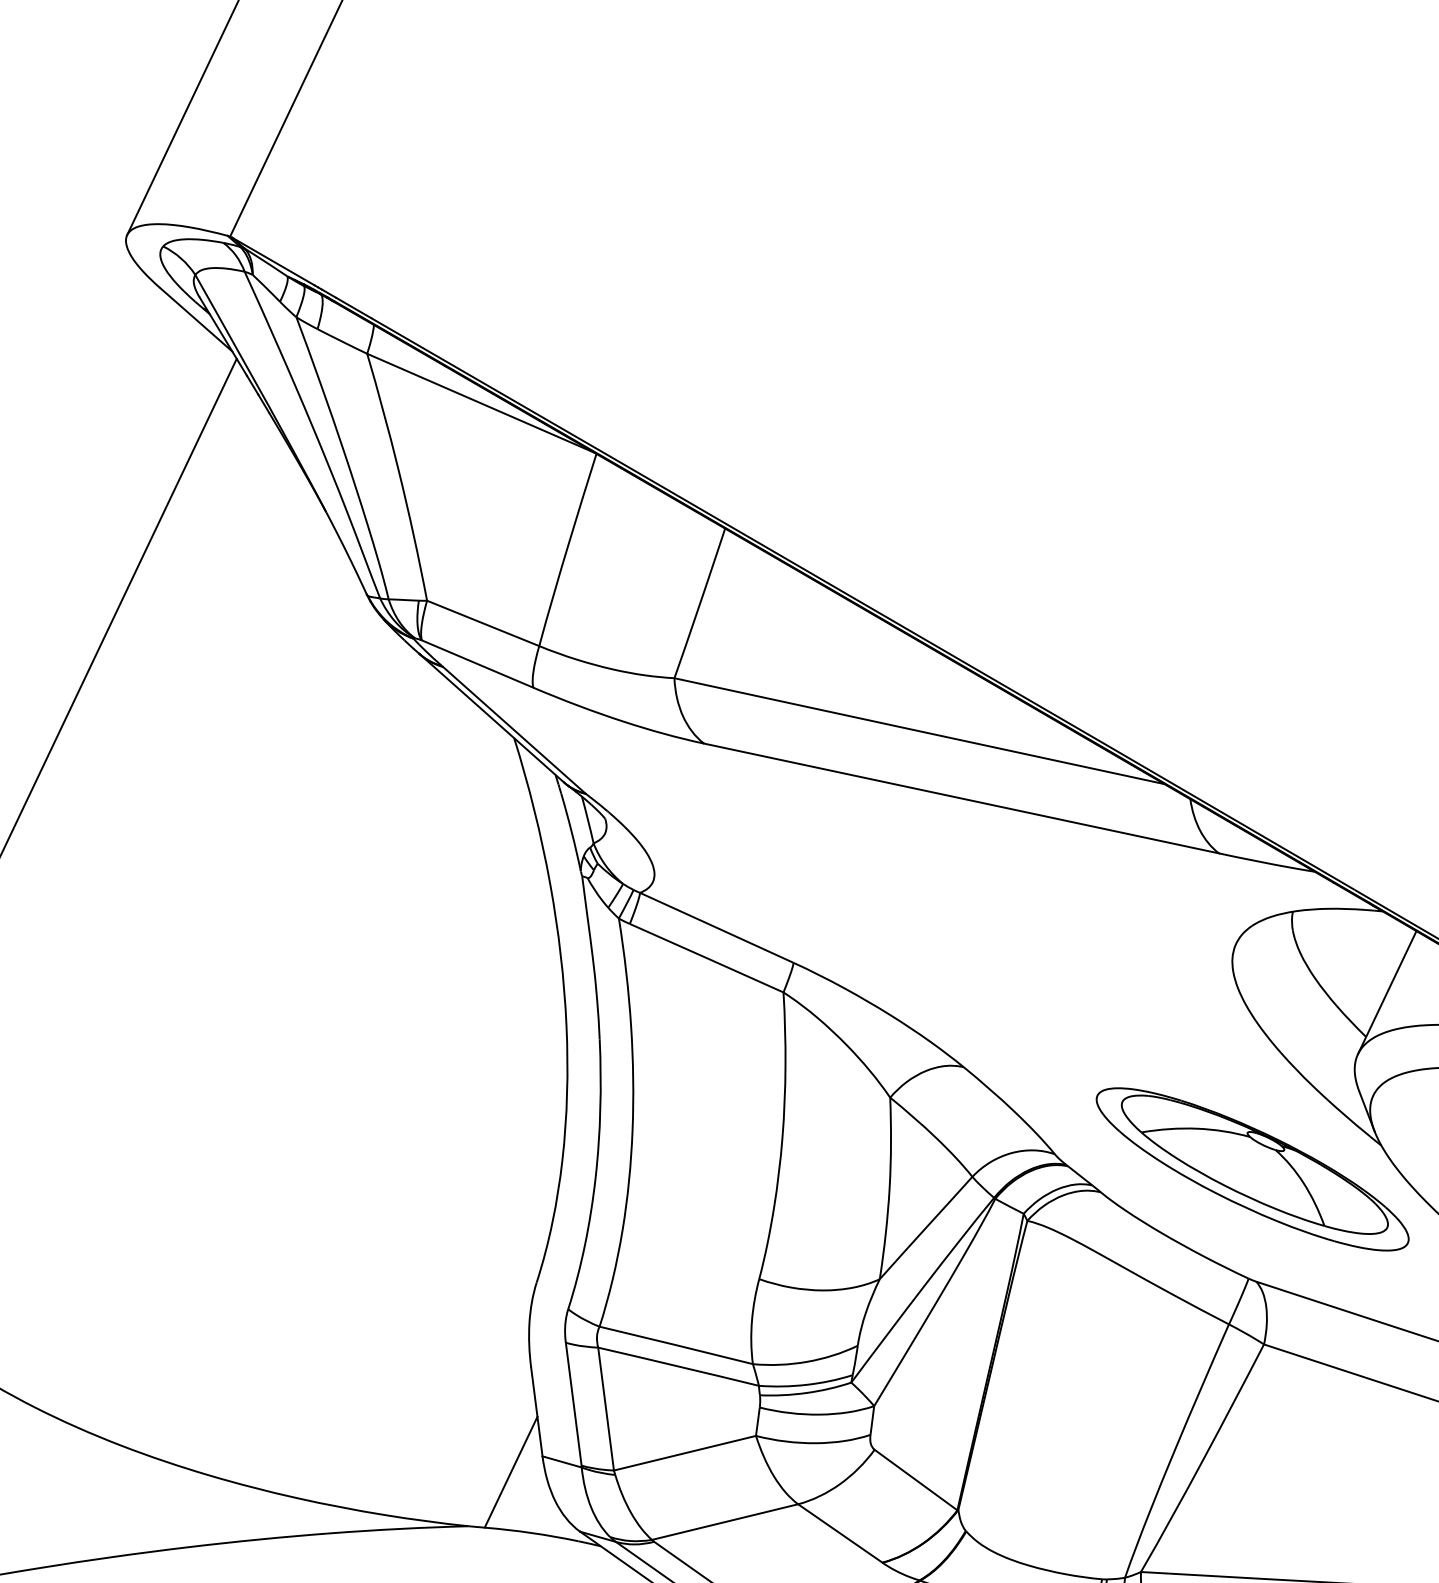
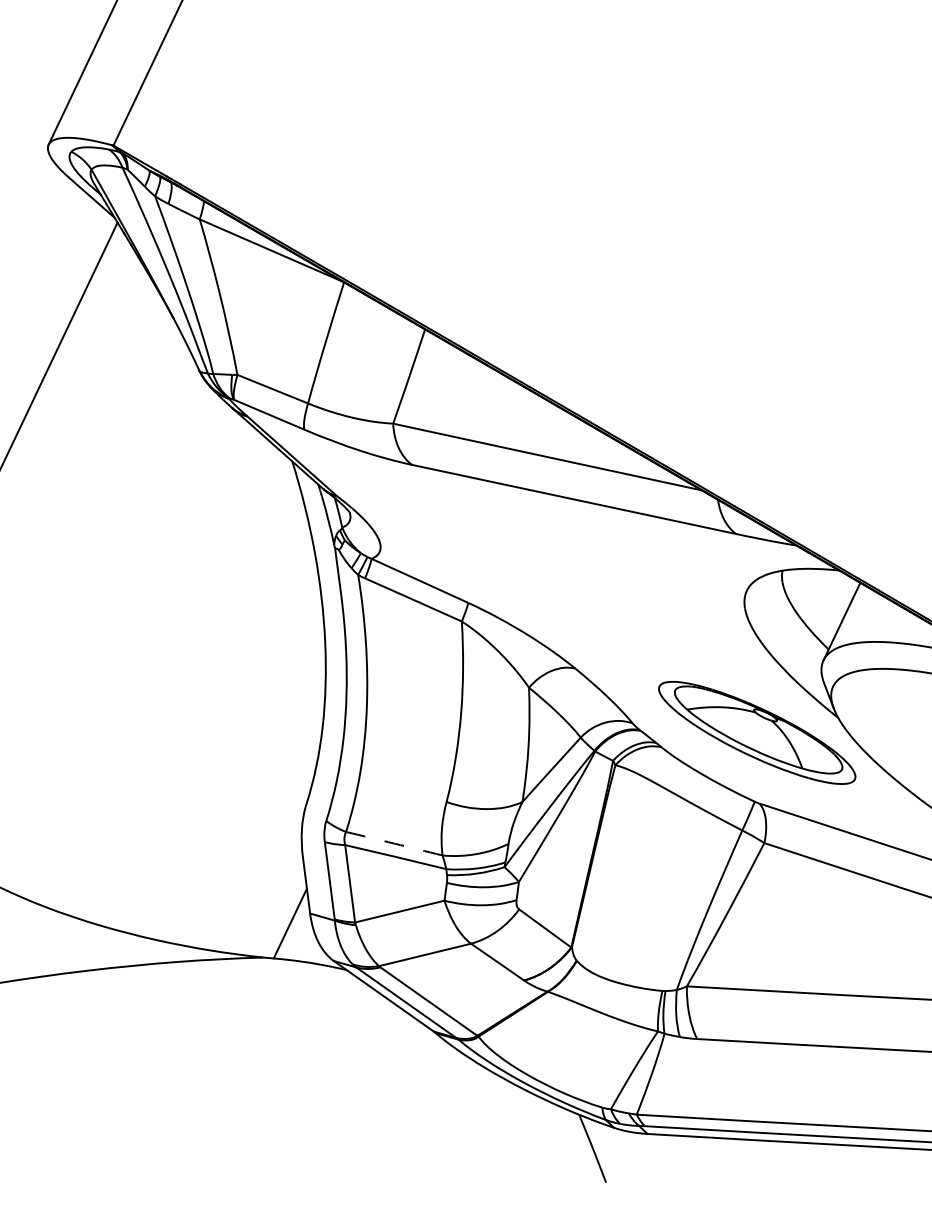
arc: (676, 1345) -> (394, 843), solid -> dashed

